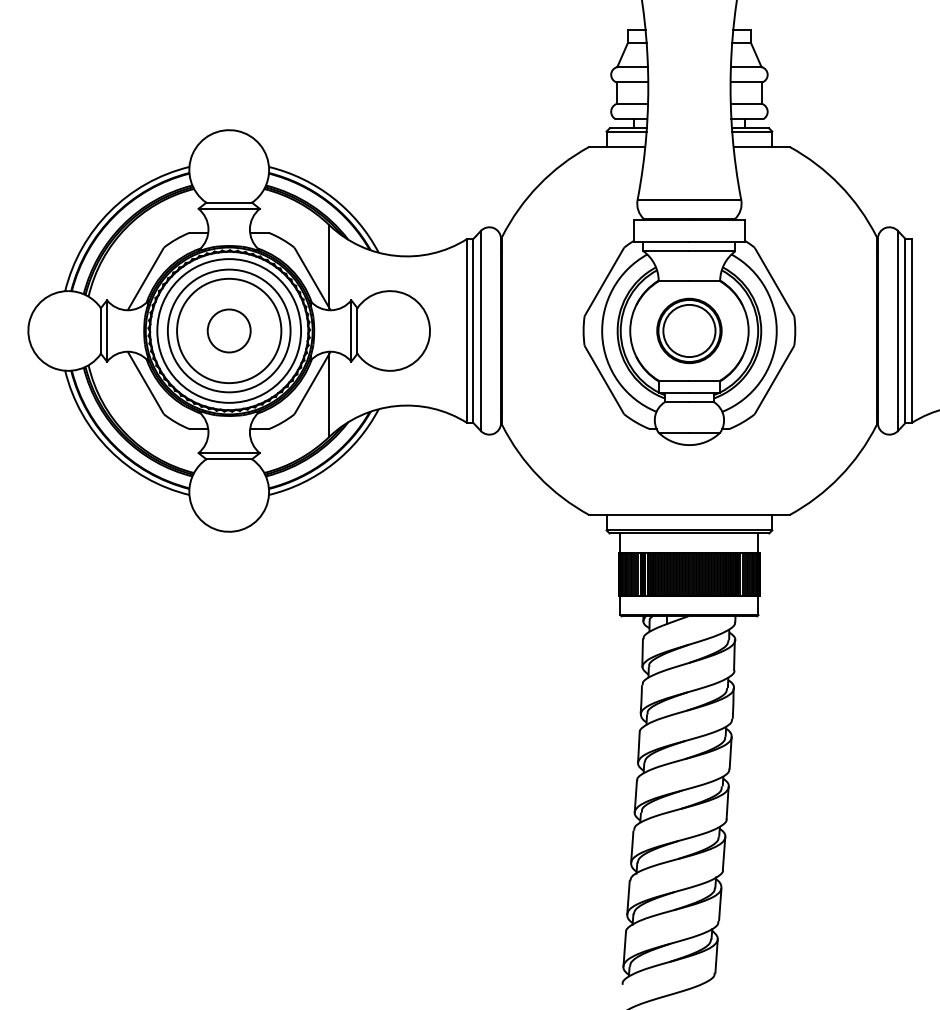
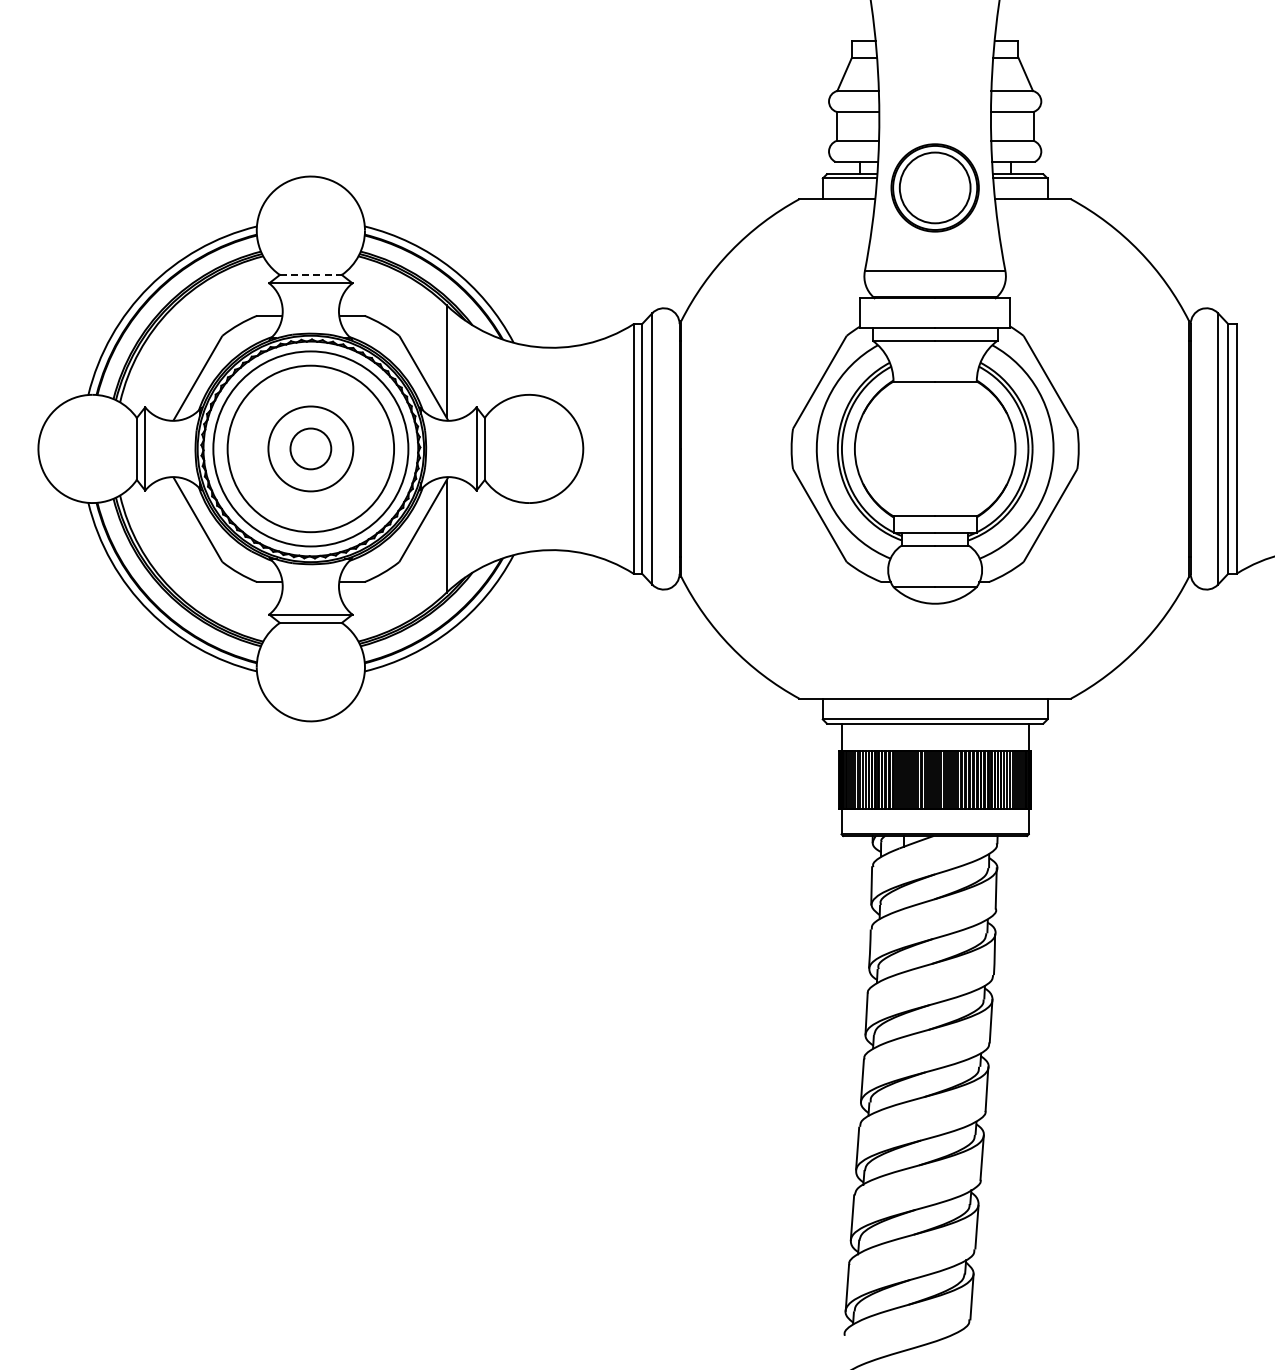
line: (229, 202) -> (311, 274), solid -> dashed
circle: (228, 330) -> (310, 448), size x0.6
circle: (228, 330) -> (310, 448), size x0.7
part: (688, 330) -> (934, 187), moved

